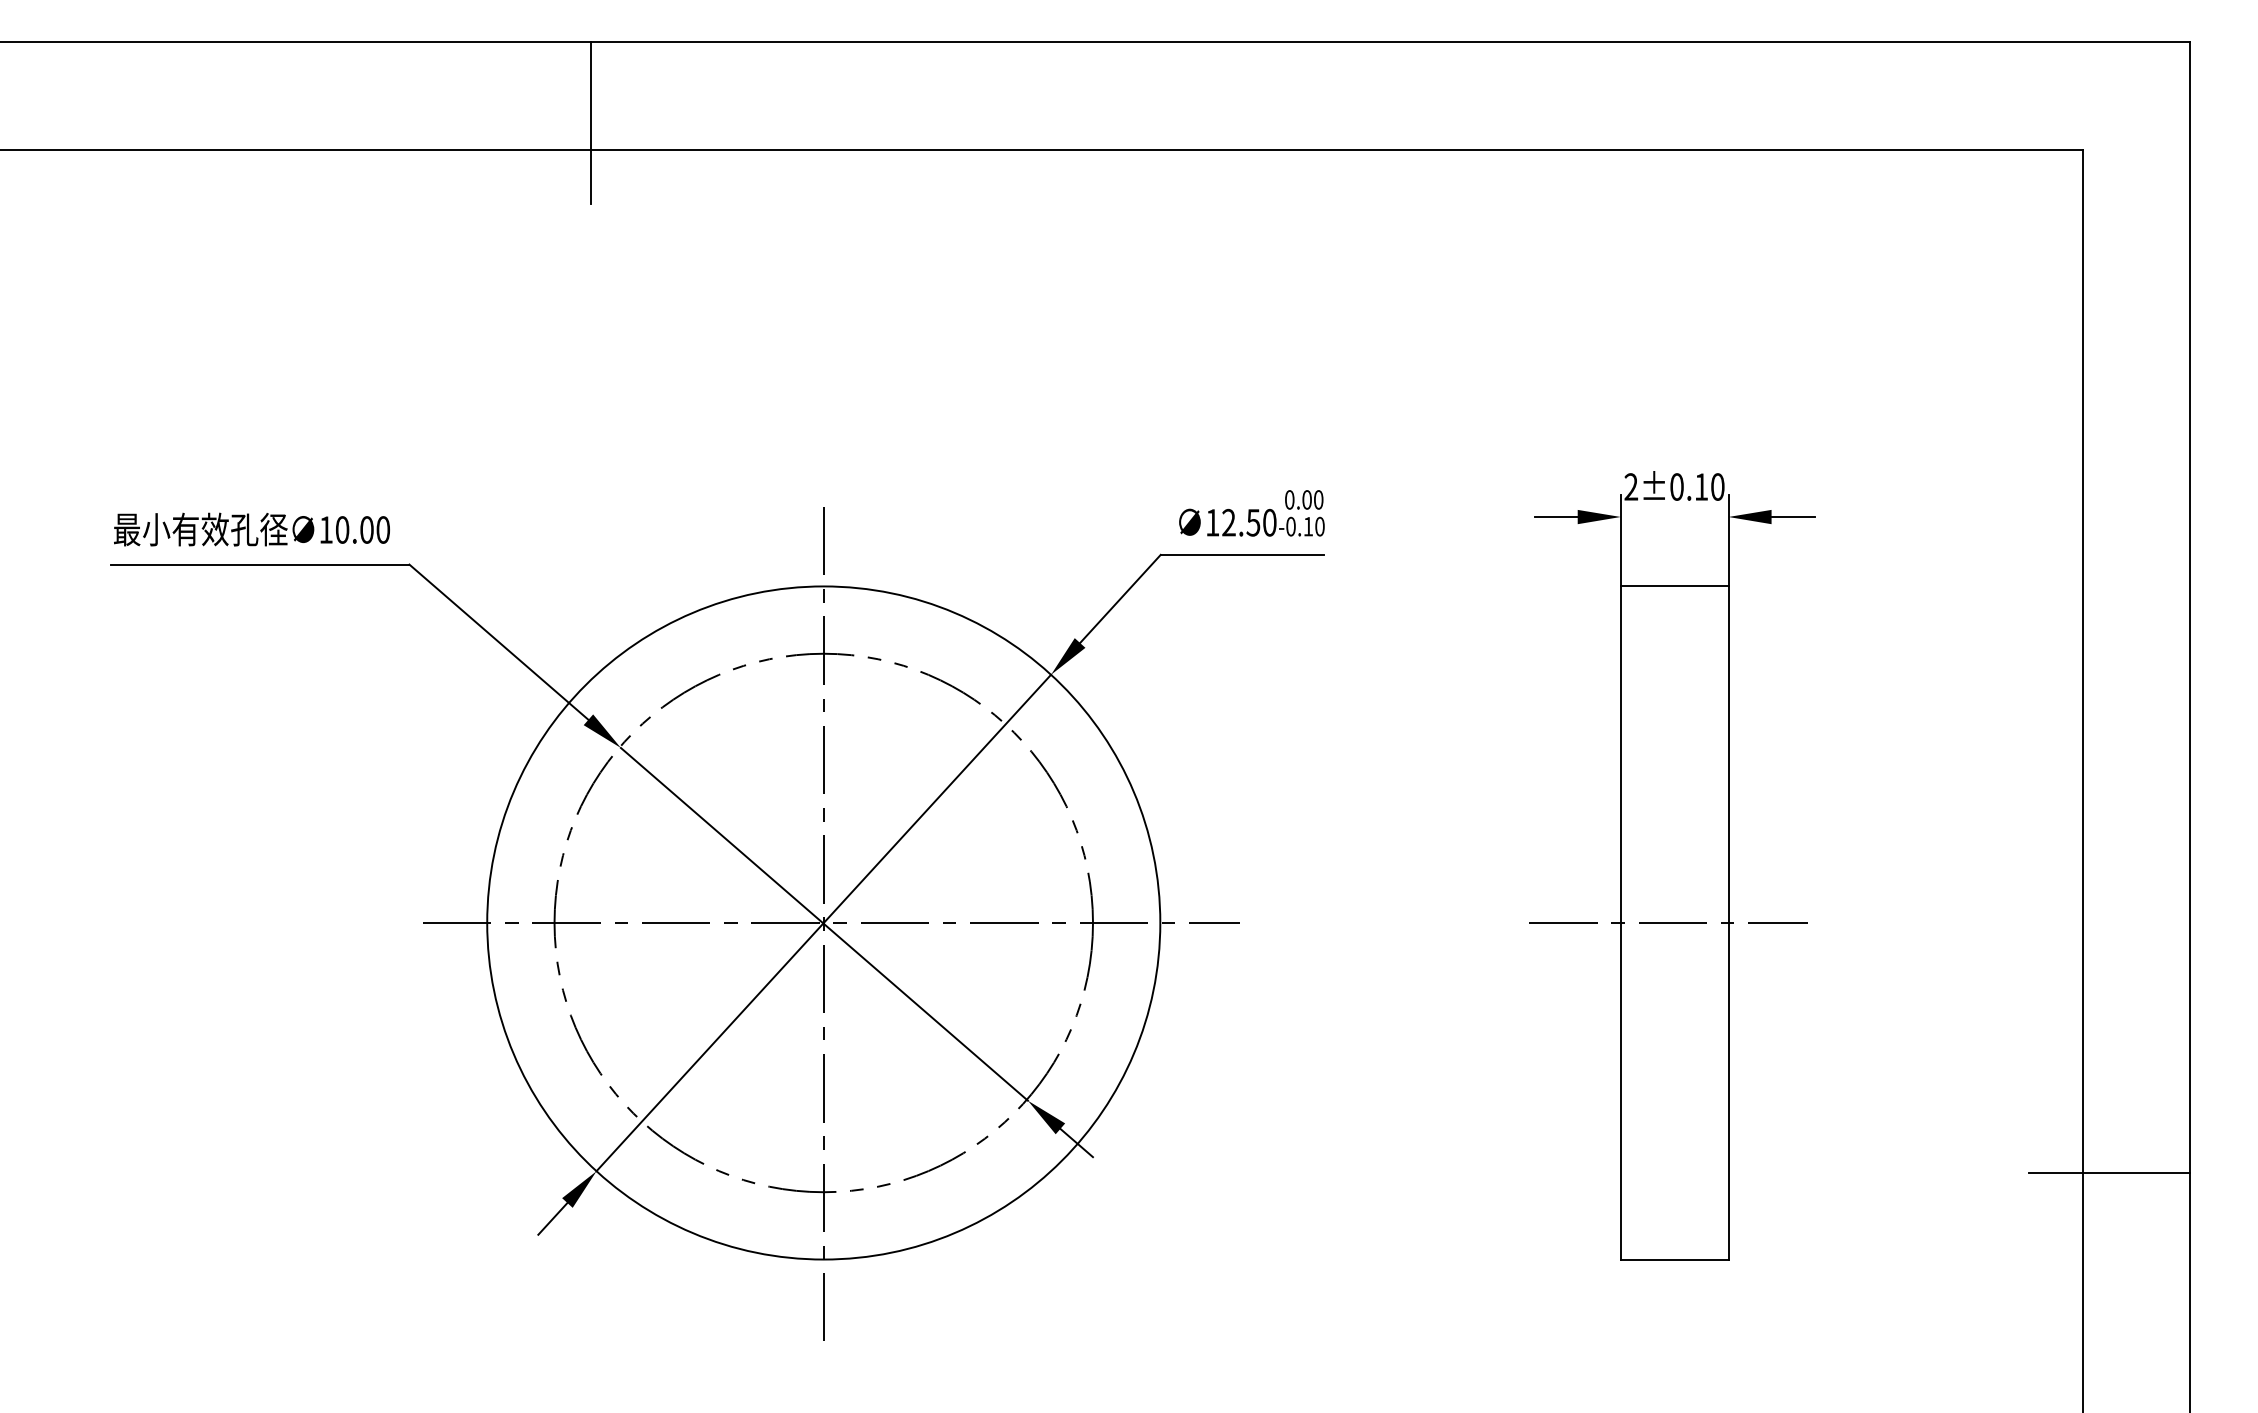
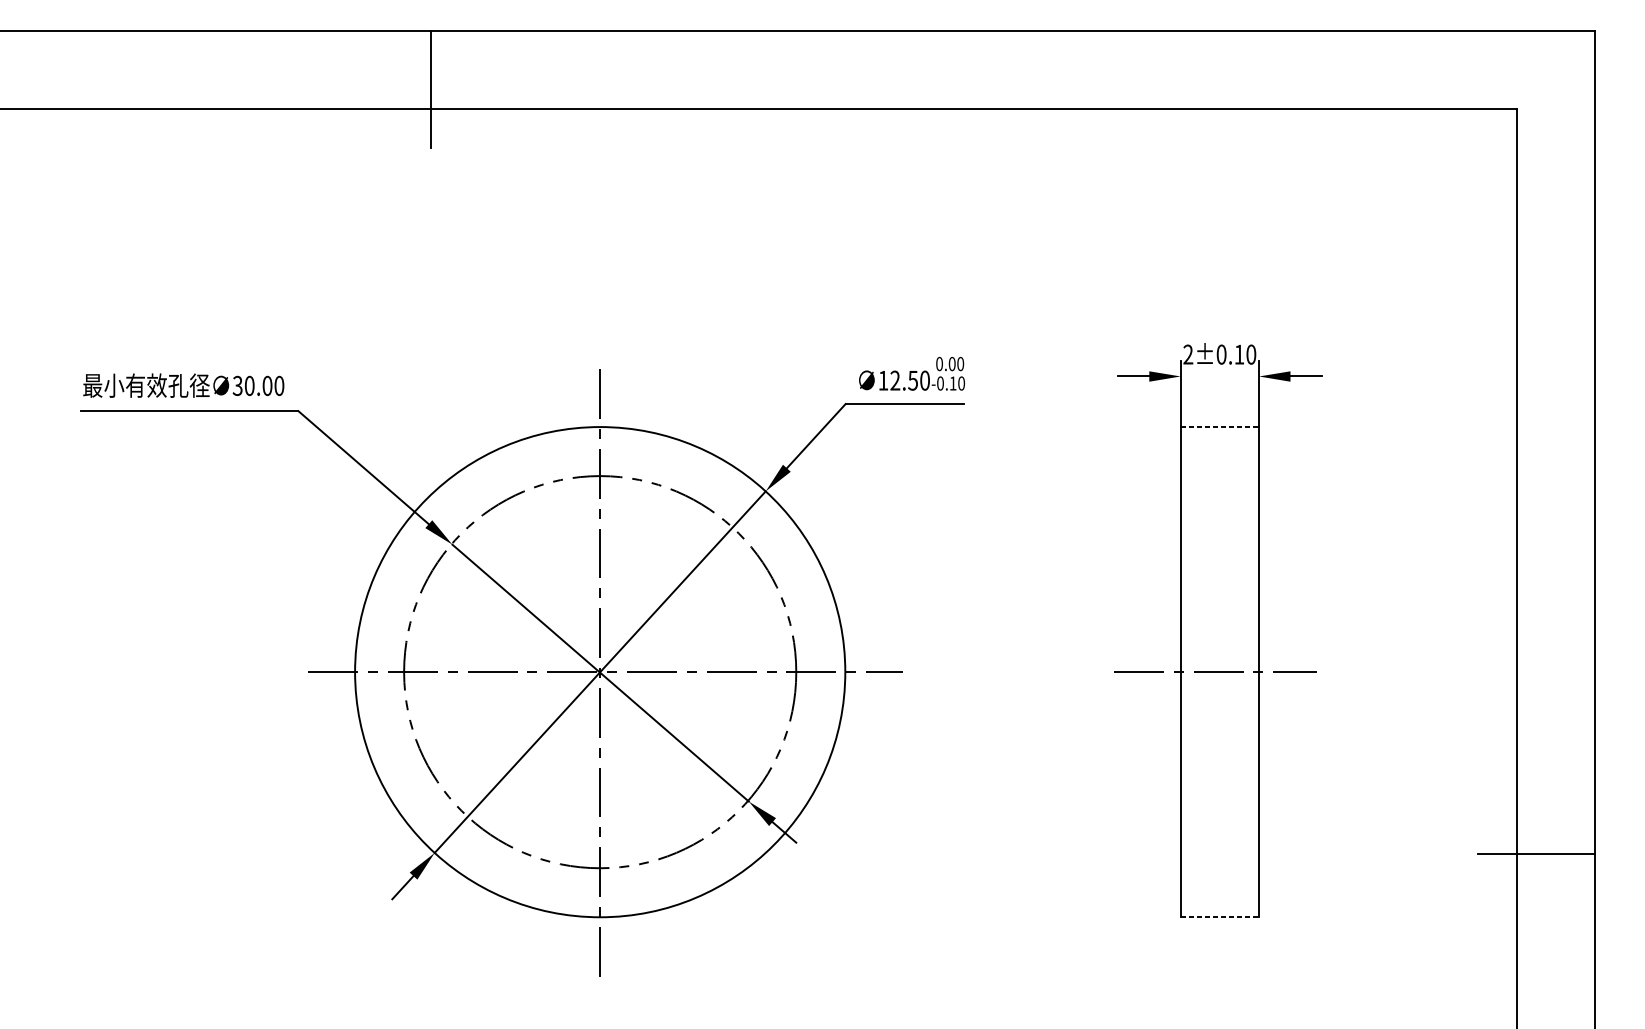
text: (325, 529) -> (237, 385), 10.00 -> 30.00
line: (1674, 586) -> (1219, 427), solid -> dashed
line: (1674, 1259) -> (1219, 917), solid -> dashed

